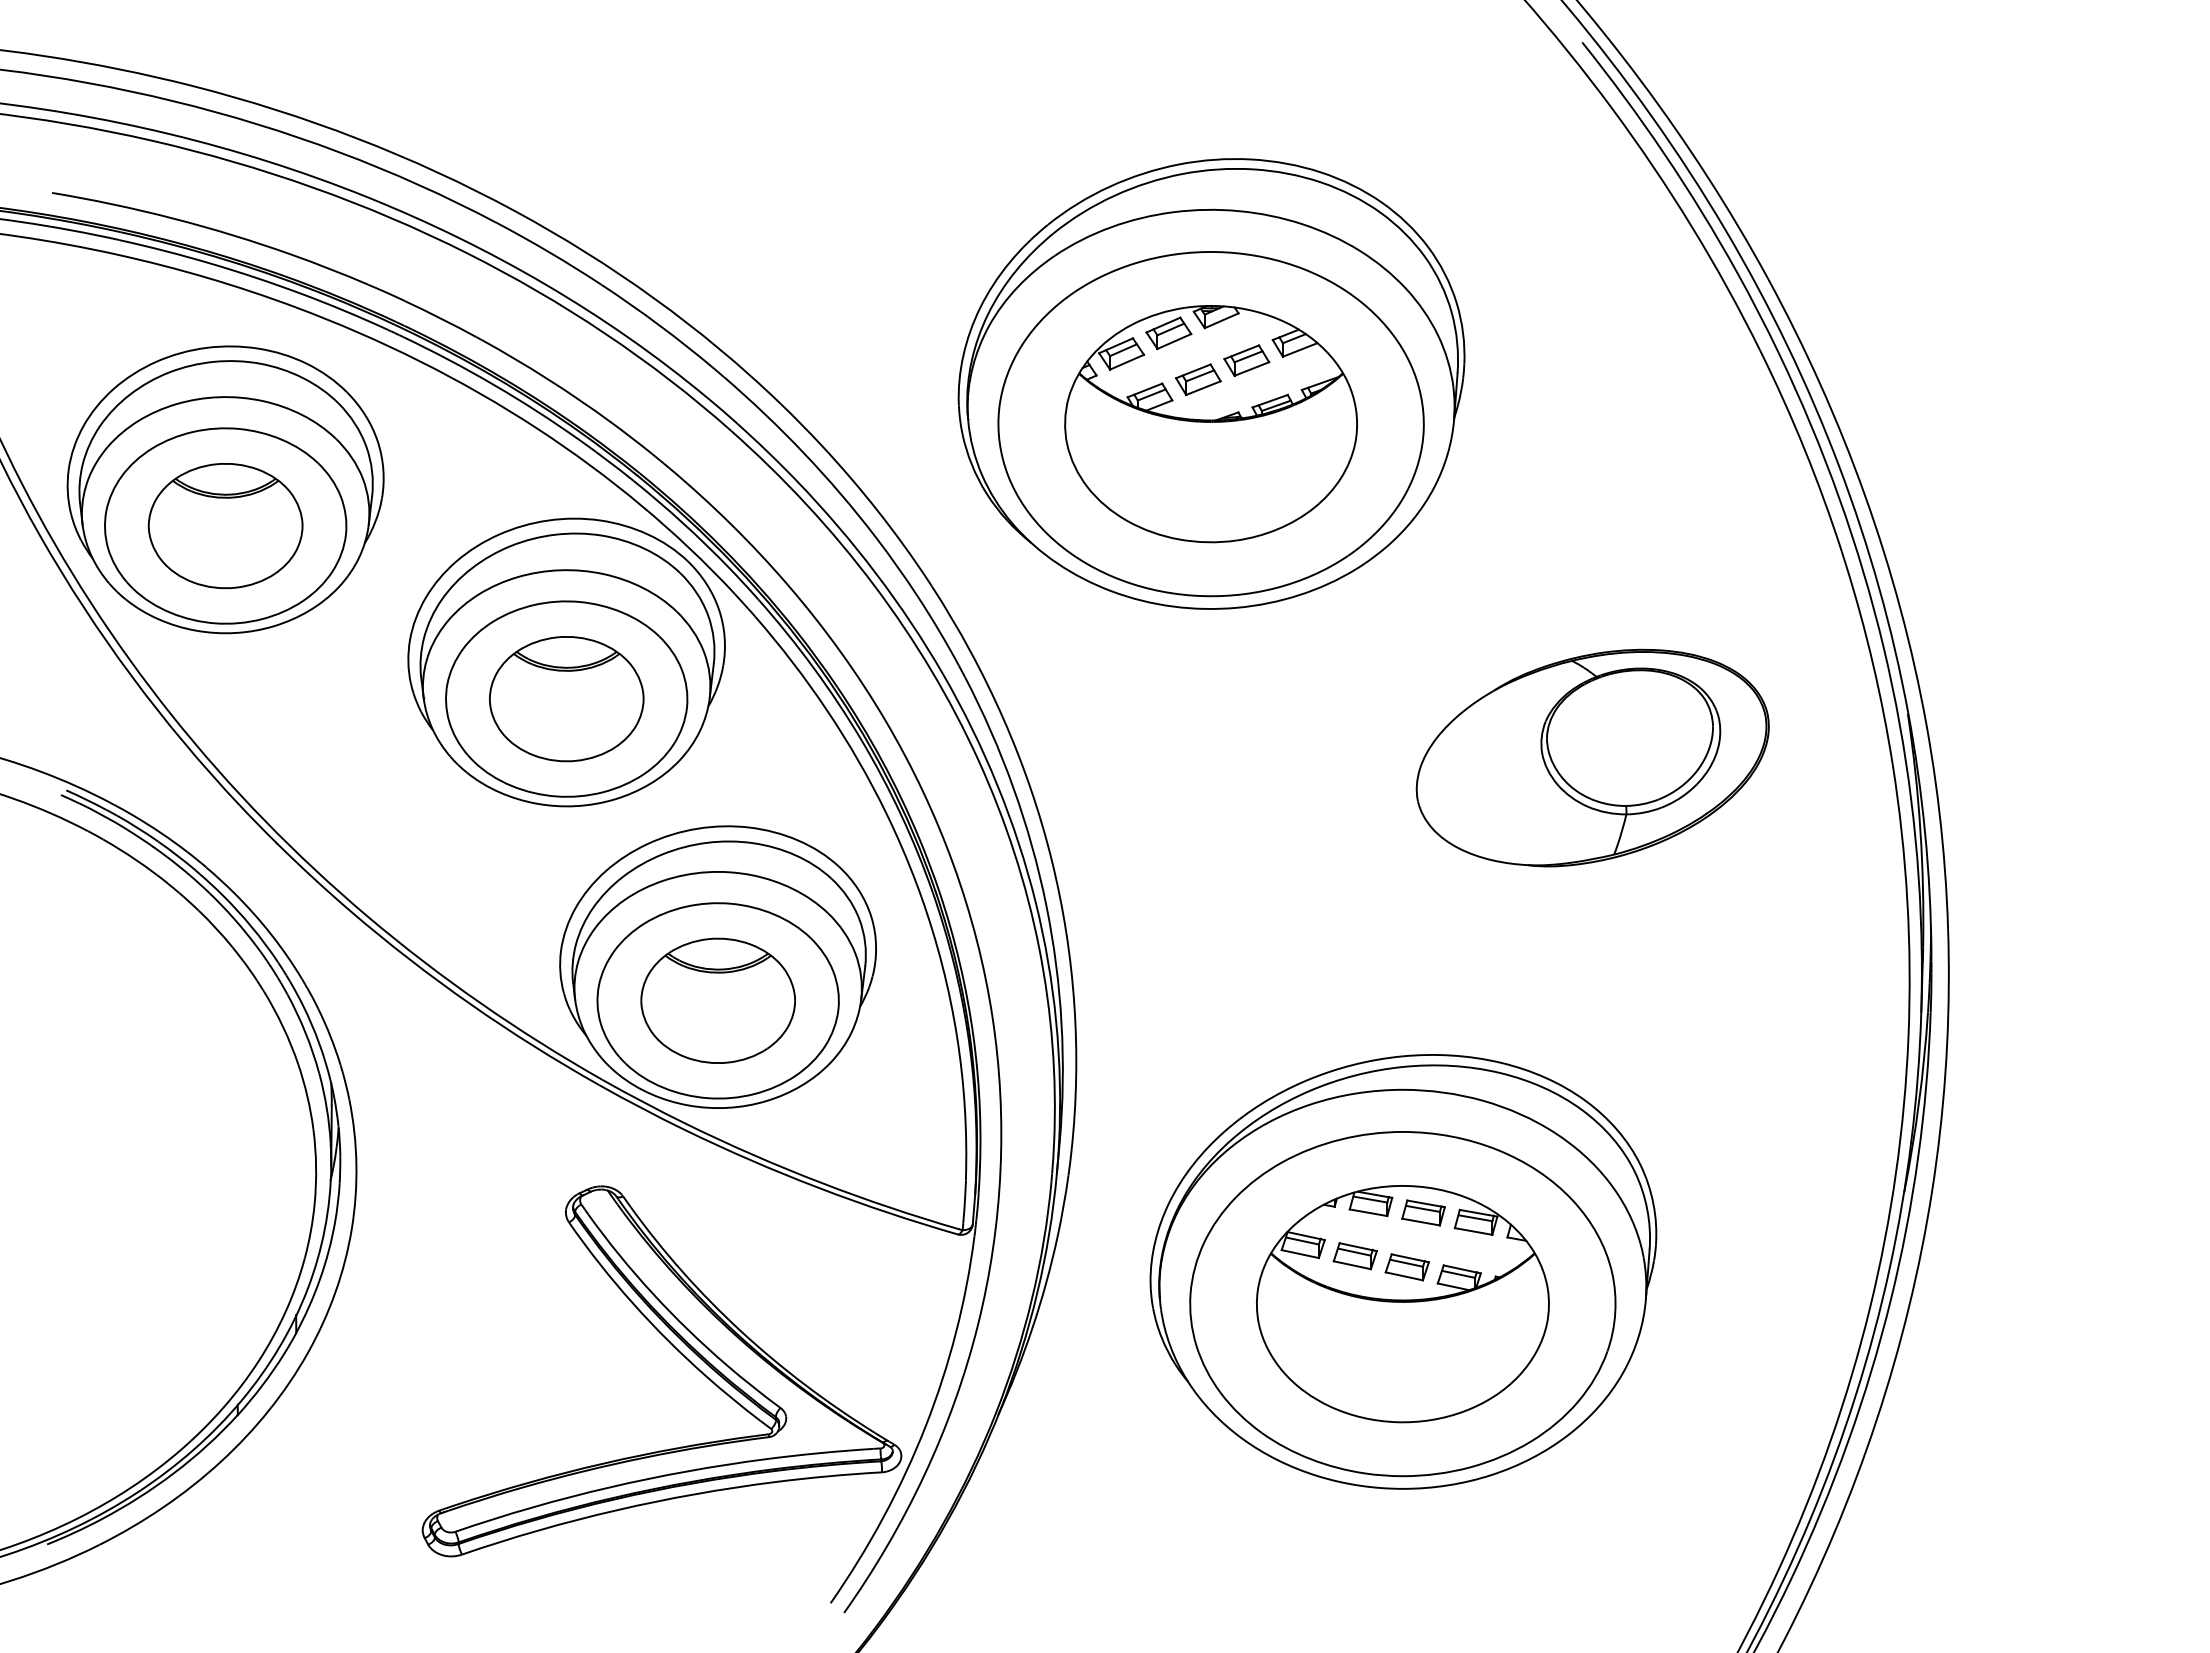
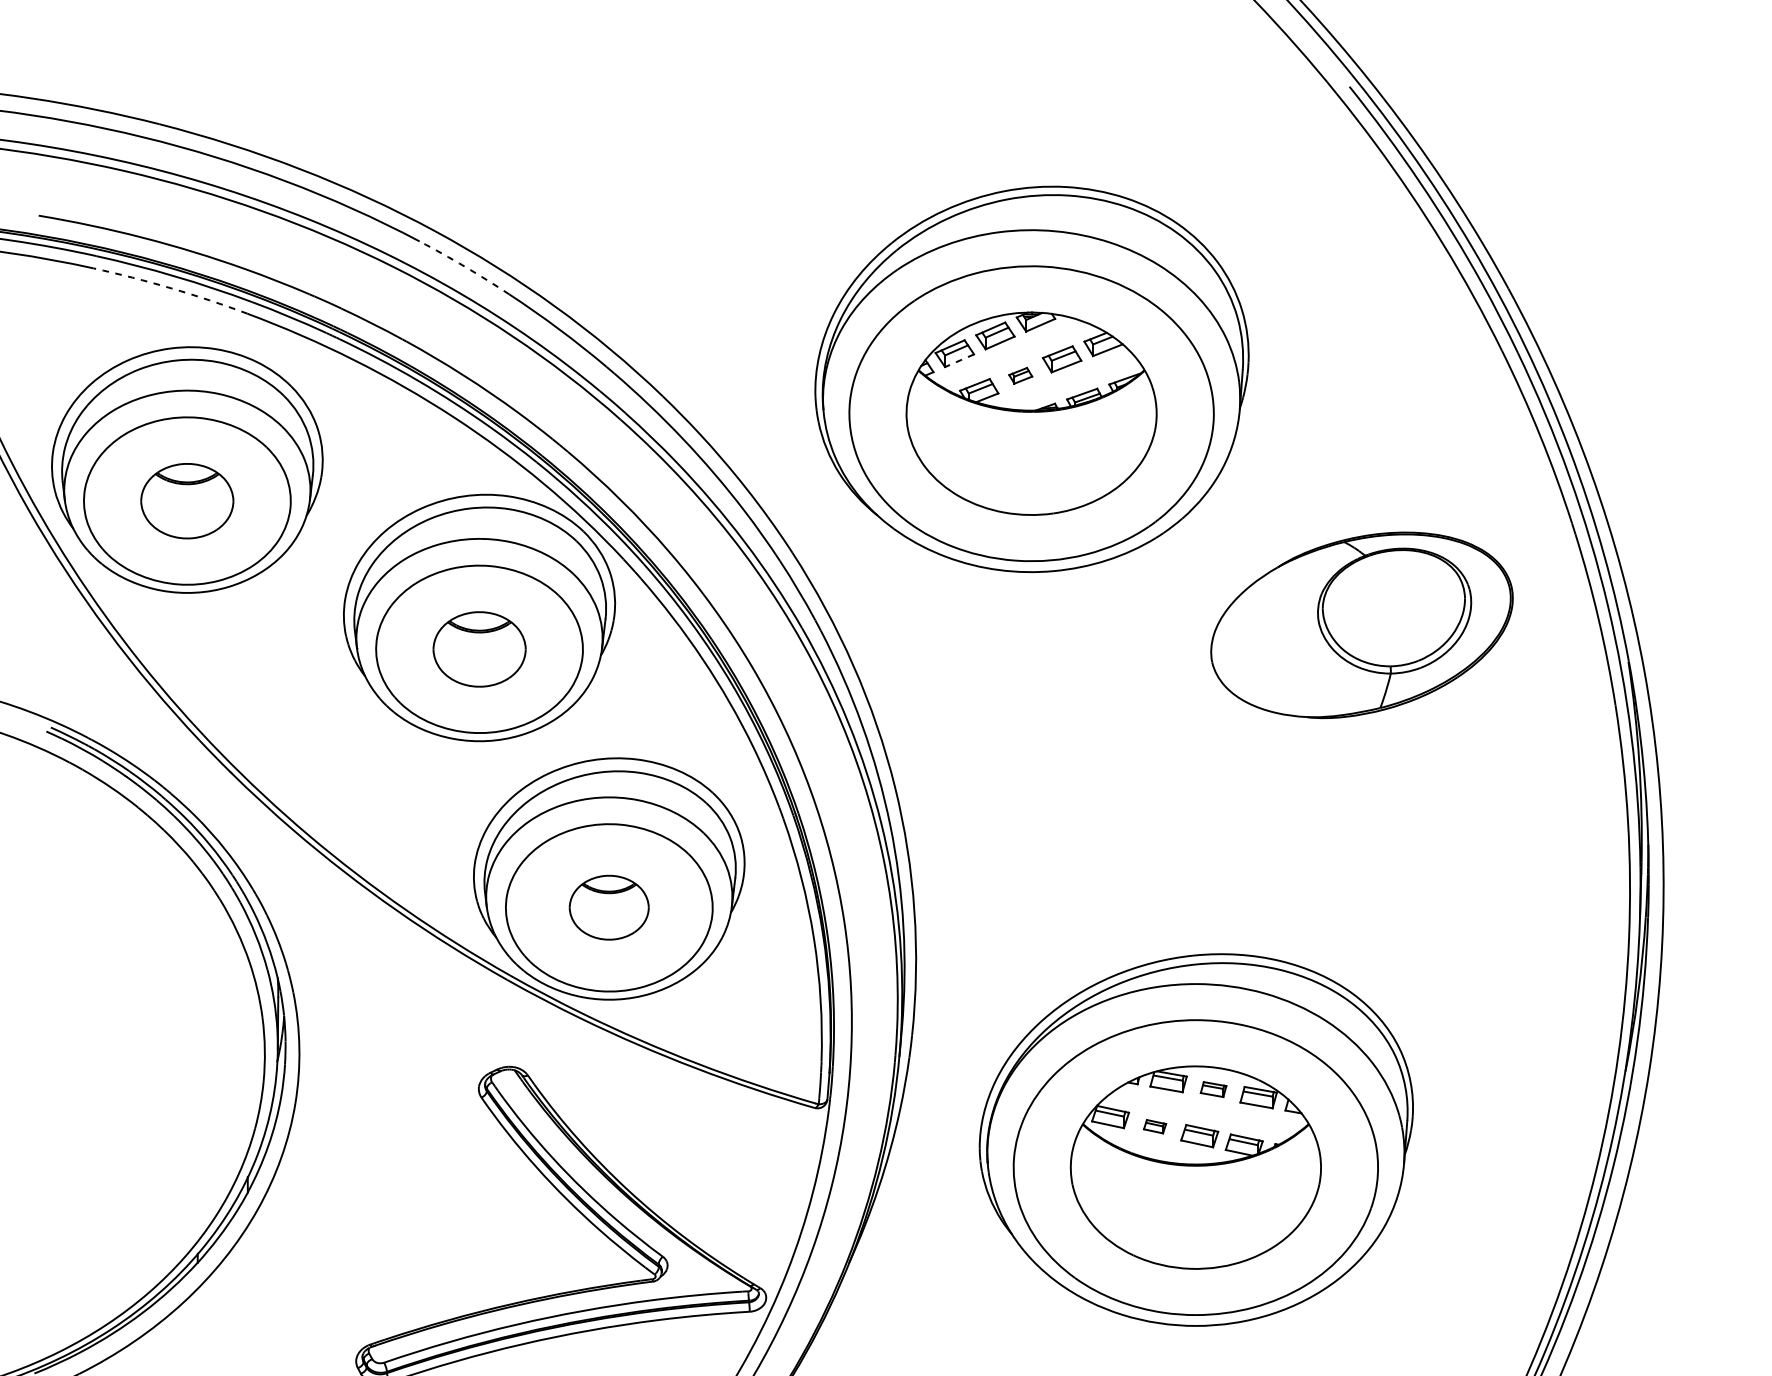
arc: (549, 252) -> (464, 266), solid -> dashed
arc: (206, 277) -> (170, 288), solid -> dashed
line: (1126, 362) -> (959, 360), solid -> dashed
part: (1198, 379) -> (1020, 375), size x0.6
part: (225, 526) -> (187, 501), size x0.7
part: (566, 699) -> (479, 649), size x0.7
part: (1592, 757) -> (1361, 624), moved
part: (717, 1000) -> (608, 907), size x0.6
part: (1423, 1212) -> (1213, 1089), size x0.7
part: (1354, 1256) -> (1154, 1126), size x0.6

